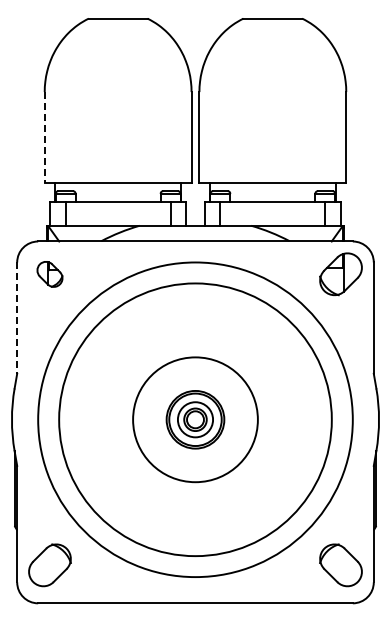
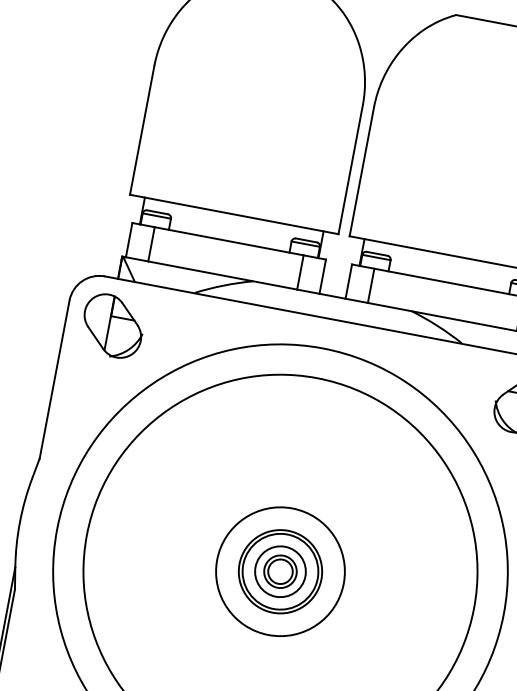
line: (44, 137) -> (141, 130), dashed -> solid
part: (49, 274) -> (112, 326), size x1.67
line: (17, 318) -> (54, 380), dashed -> solid
circle: (195, 419) -> (280, 571), size x0.71

